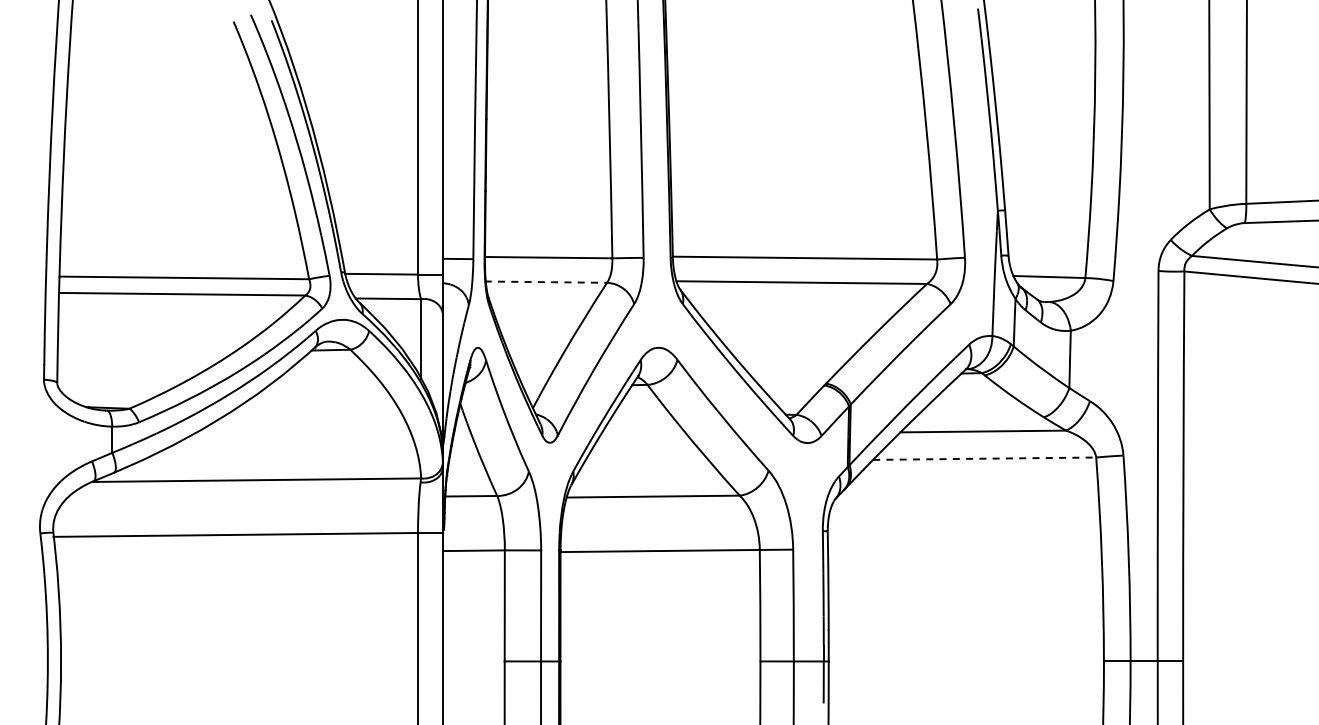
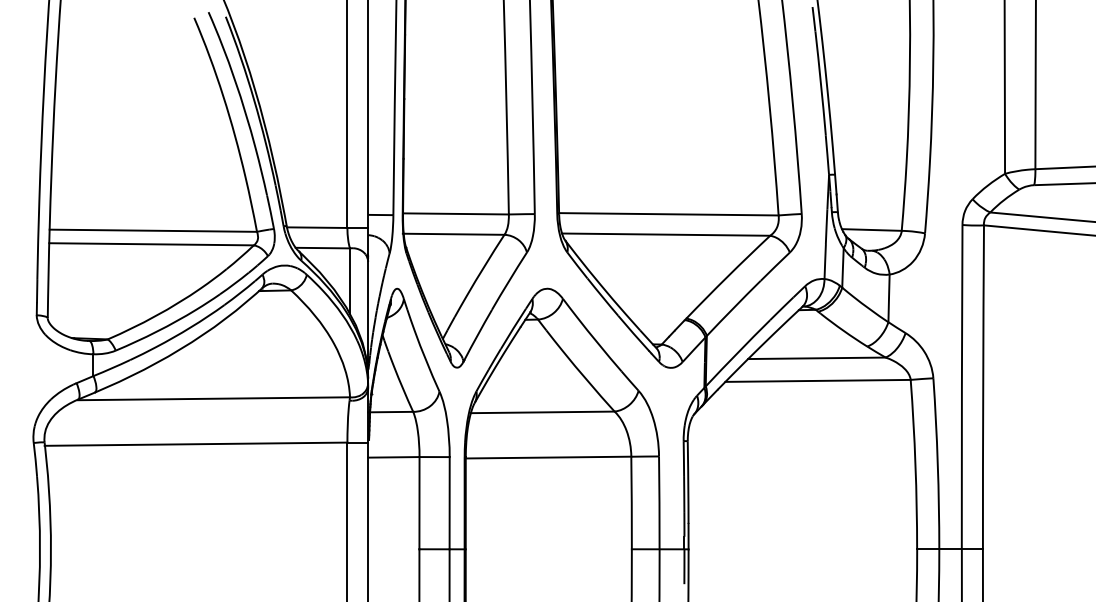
line: (546, 282) -> (454, 234), dashed -> solid
line: (984, 458) -> (817, 380), dashed -> solid

